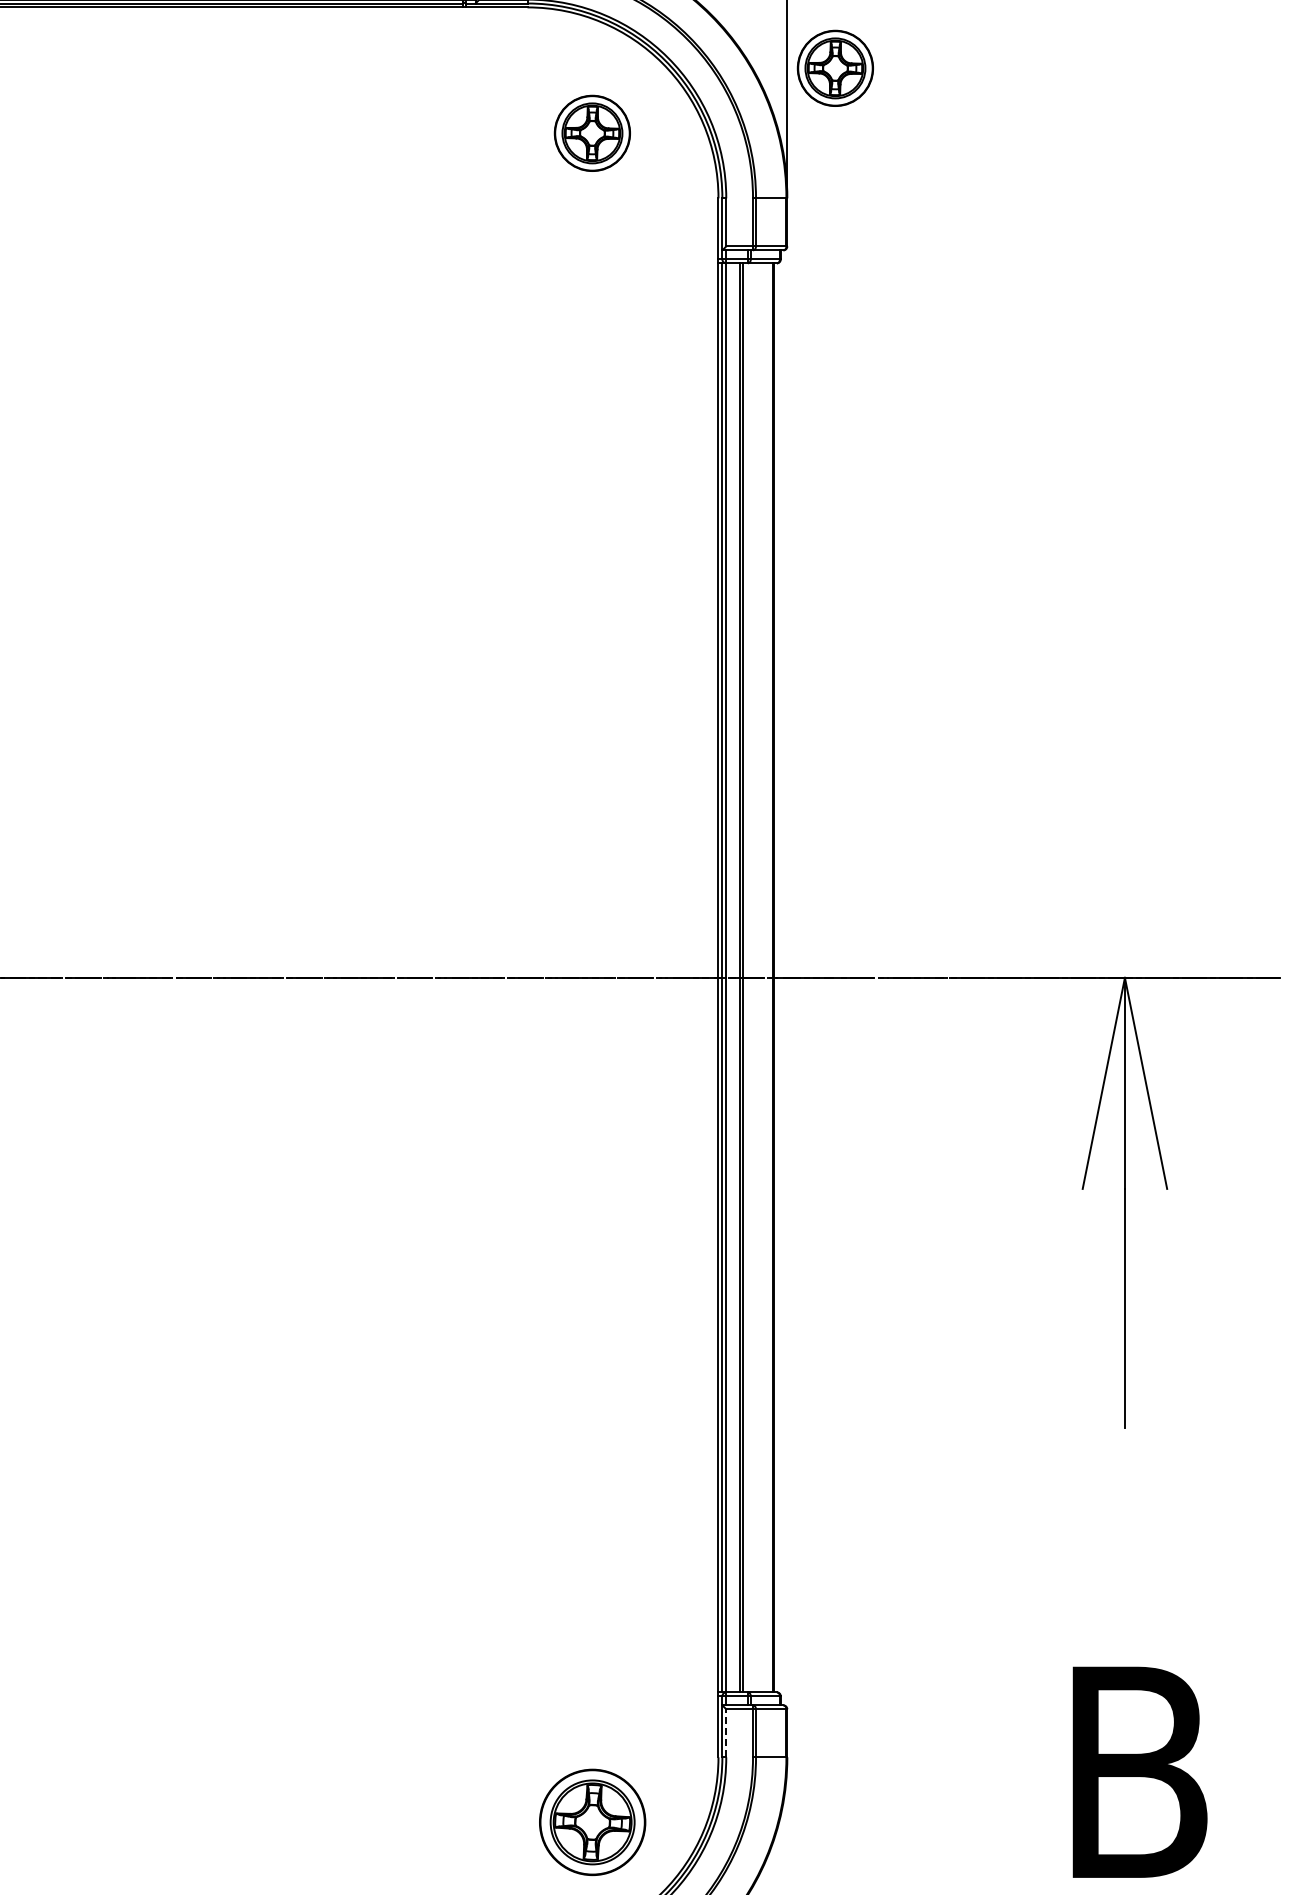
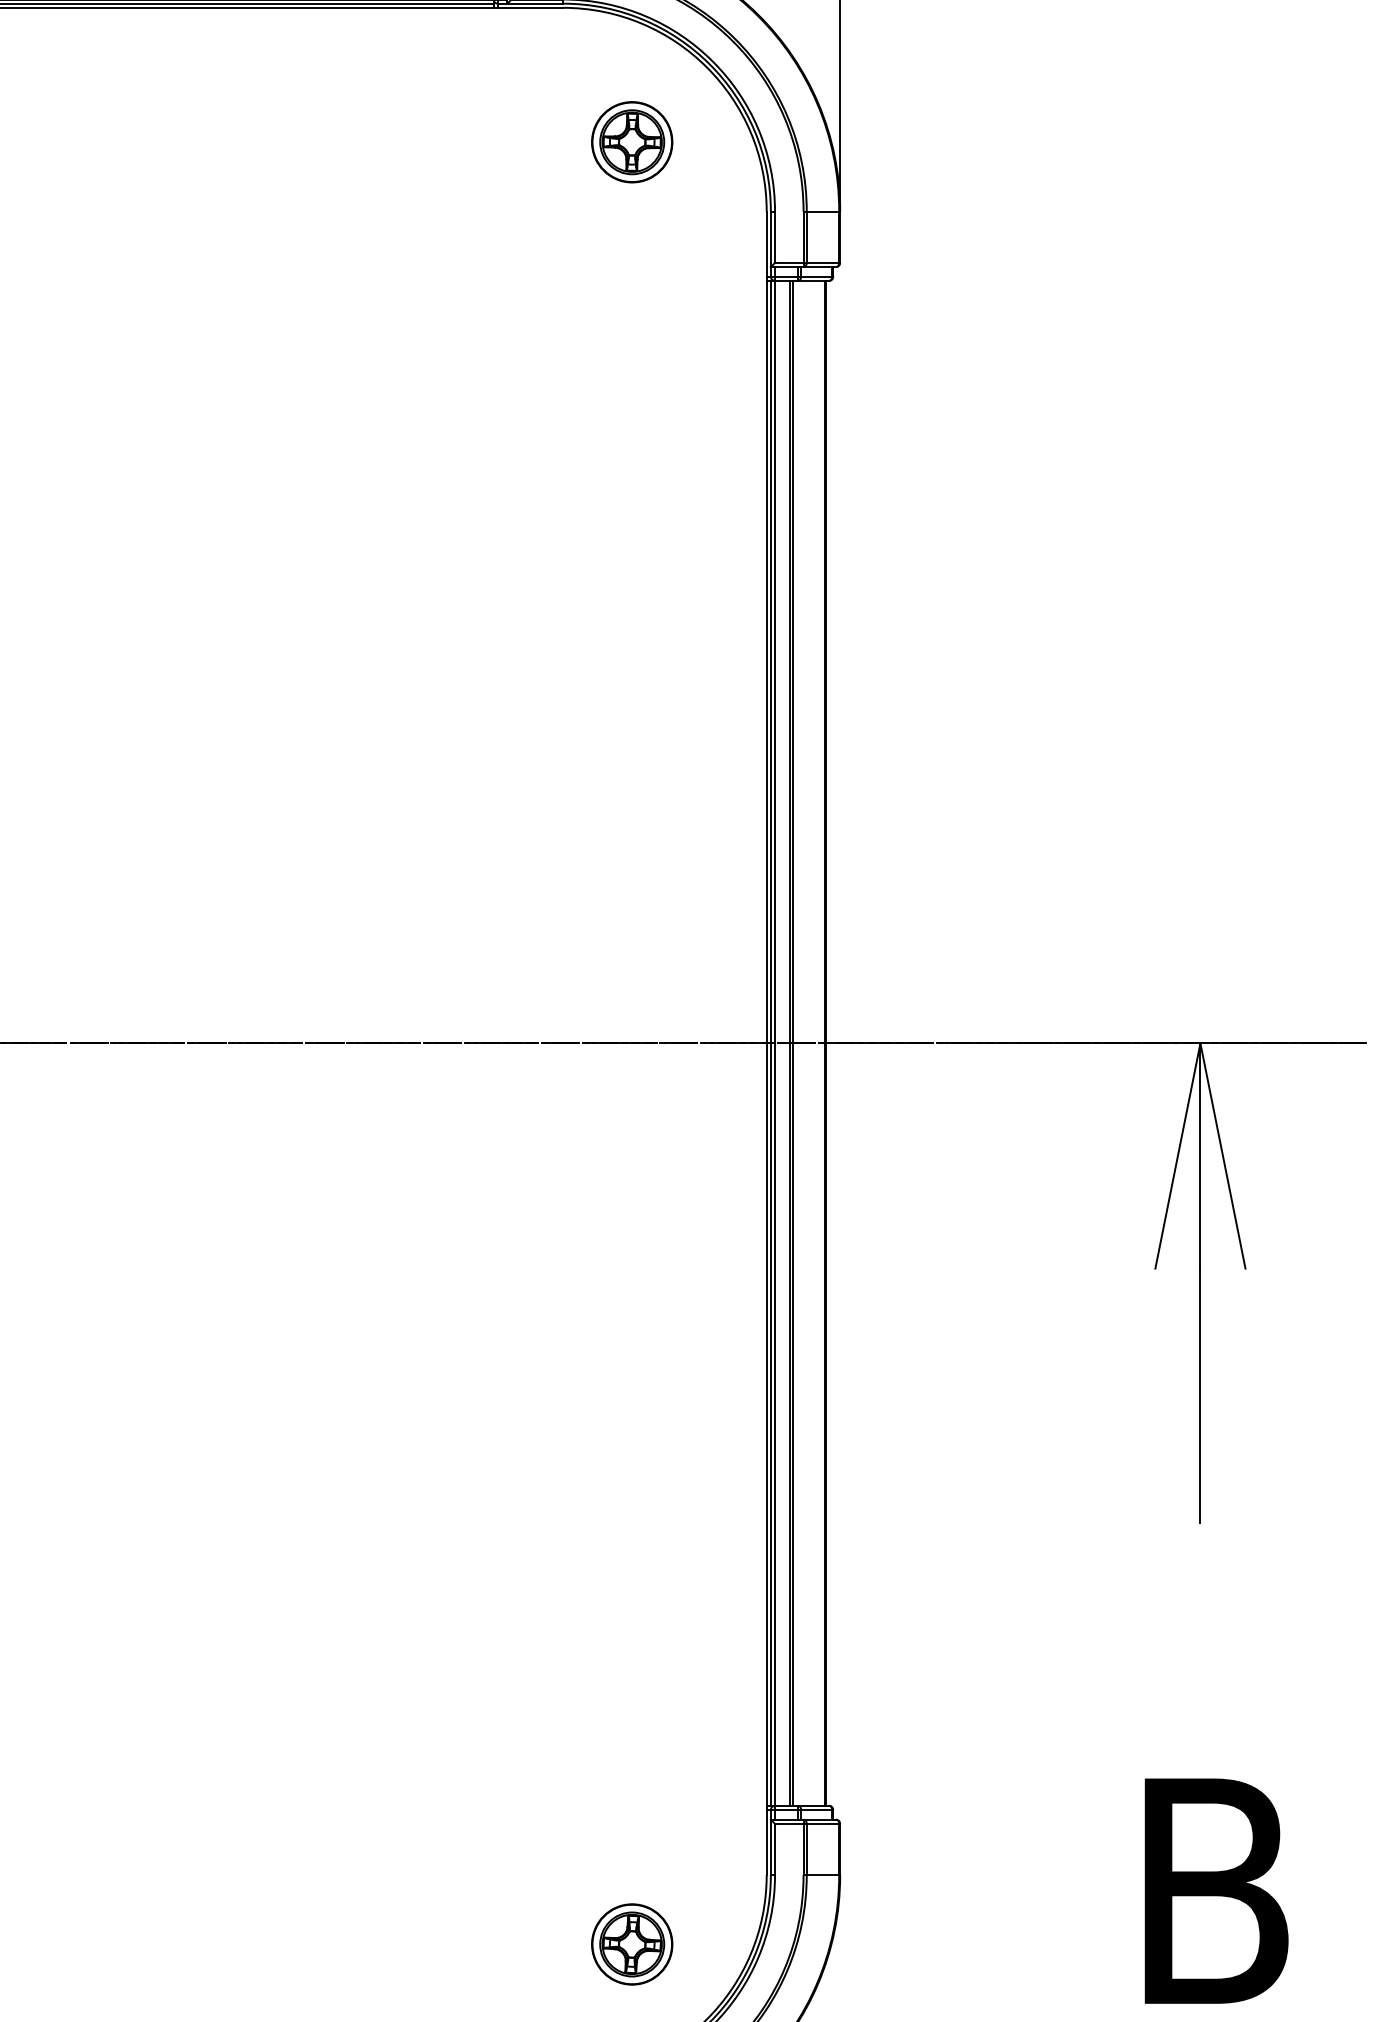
part: (834, 67) -> (890, 71), removed
line: (726, 1732) -> (775, 1848), dashed -> solid
part: (591, 1821) -> (631, 1943), size x0.71

